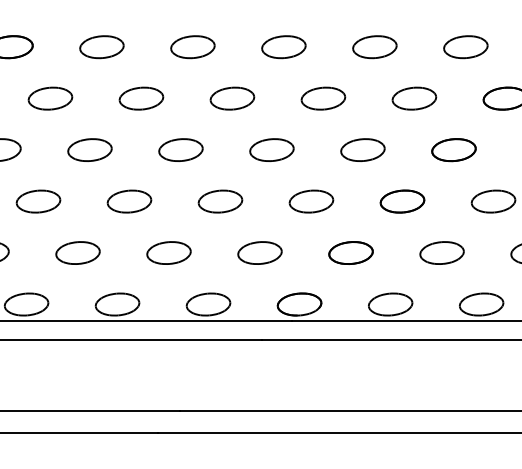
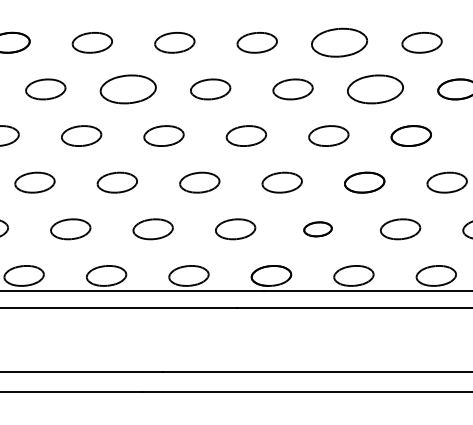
part: (374, 46) -> (339, 42), size x1.4
part: (140, 98) -> (127, 89), size x1.4
part: (414, 98) -> (375, 89), size x1.4
part: (350, 253) -> (317, 229), size x0.7

